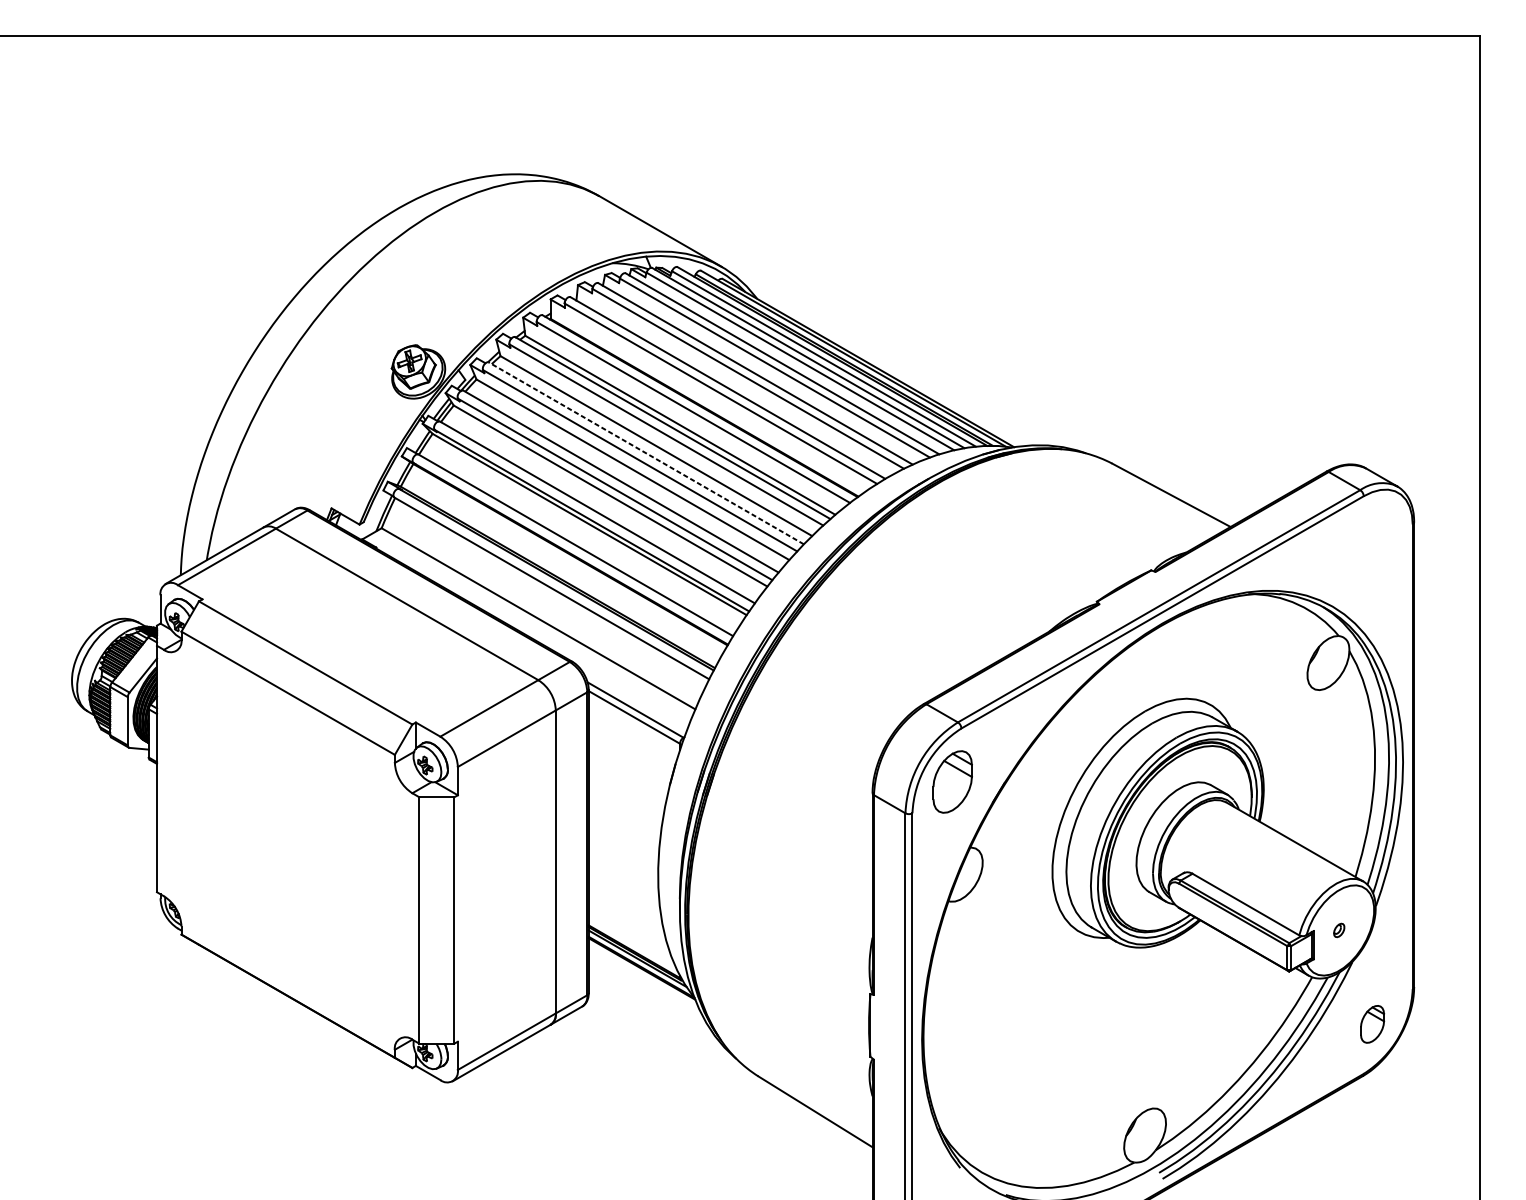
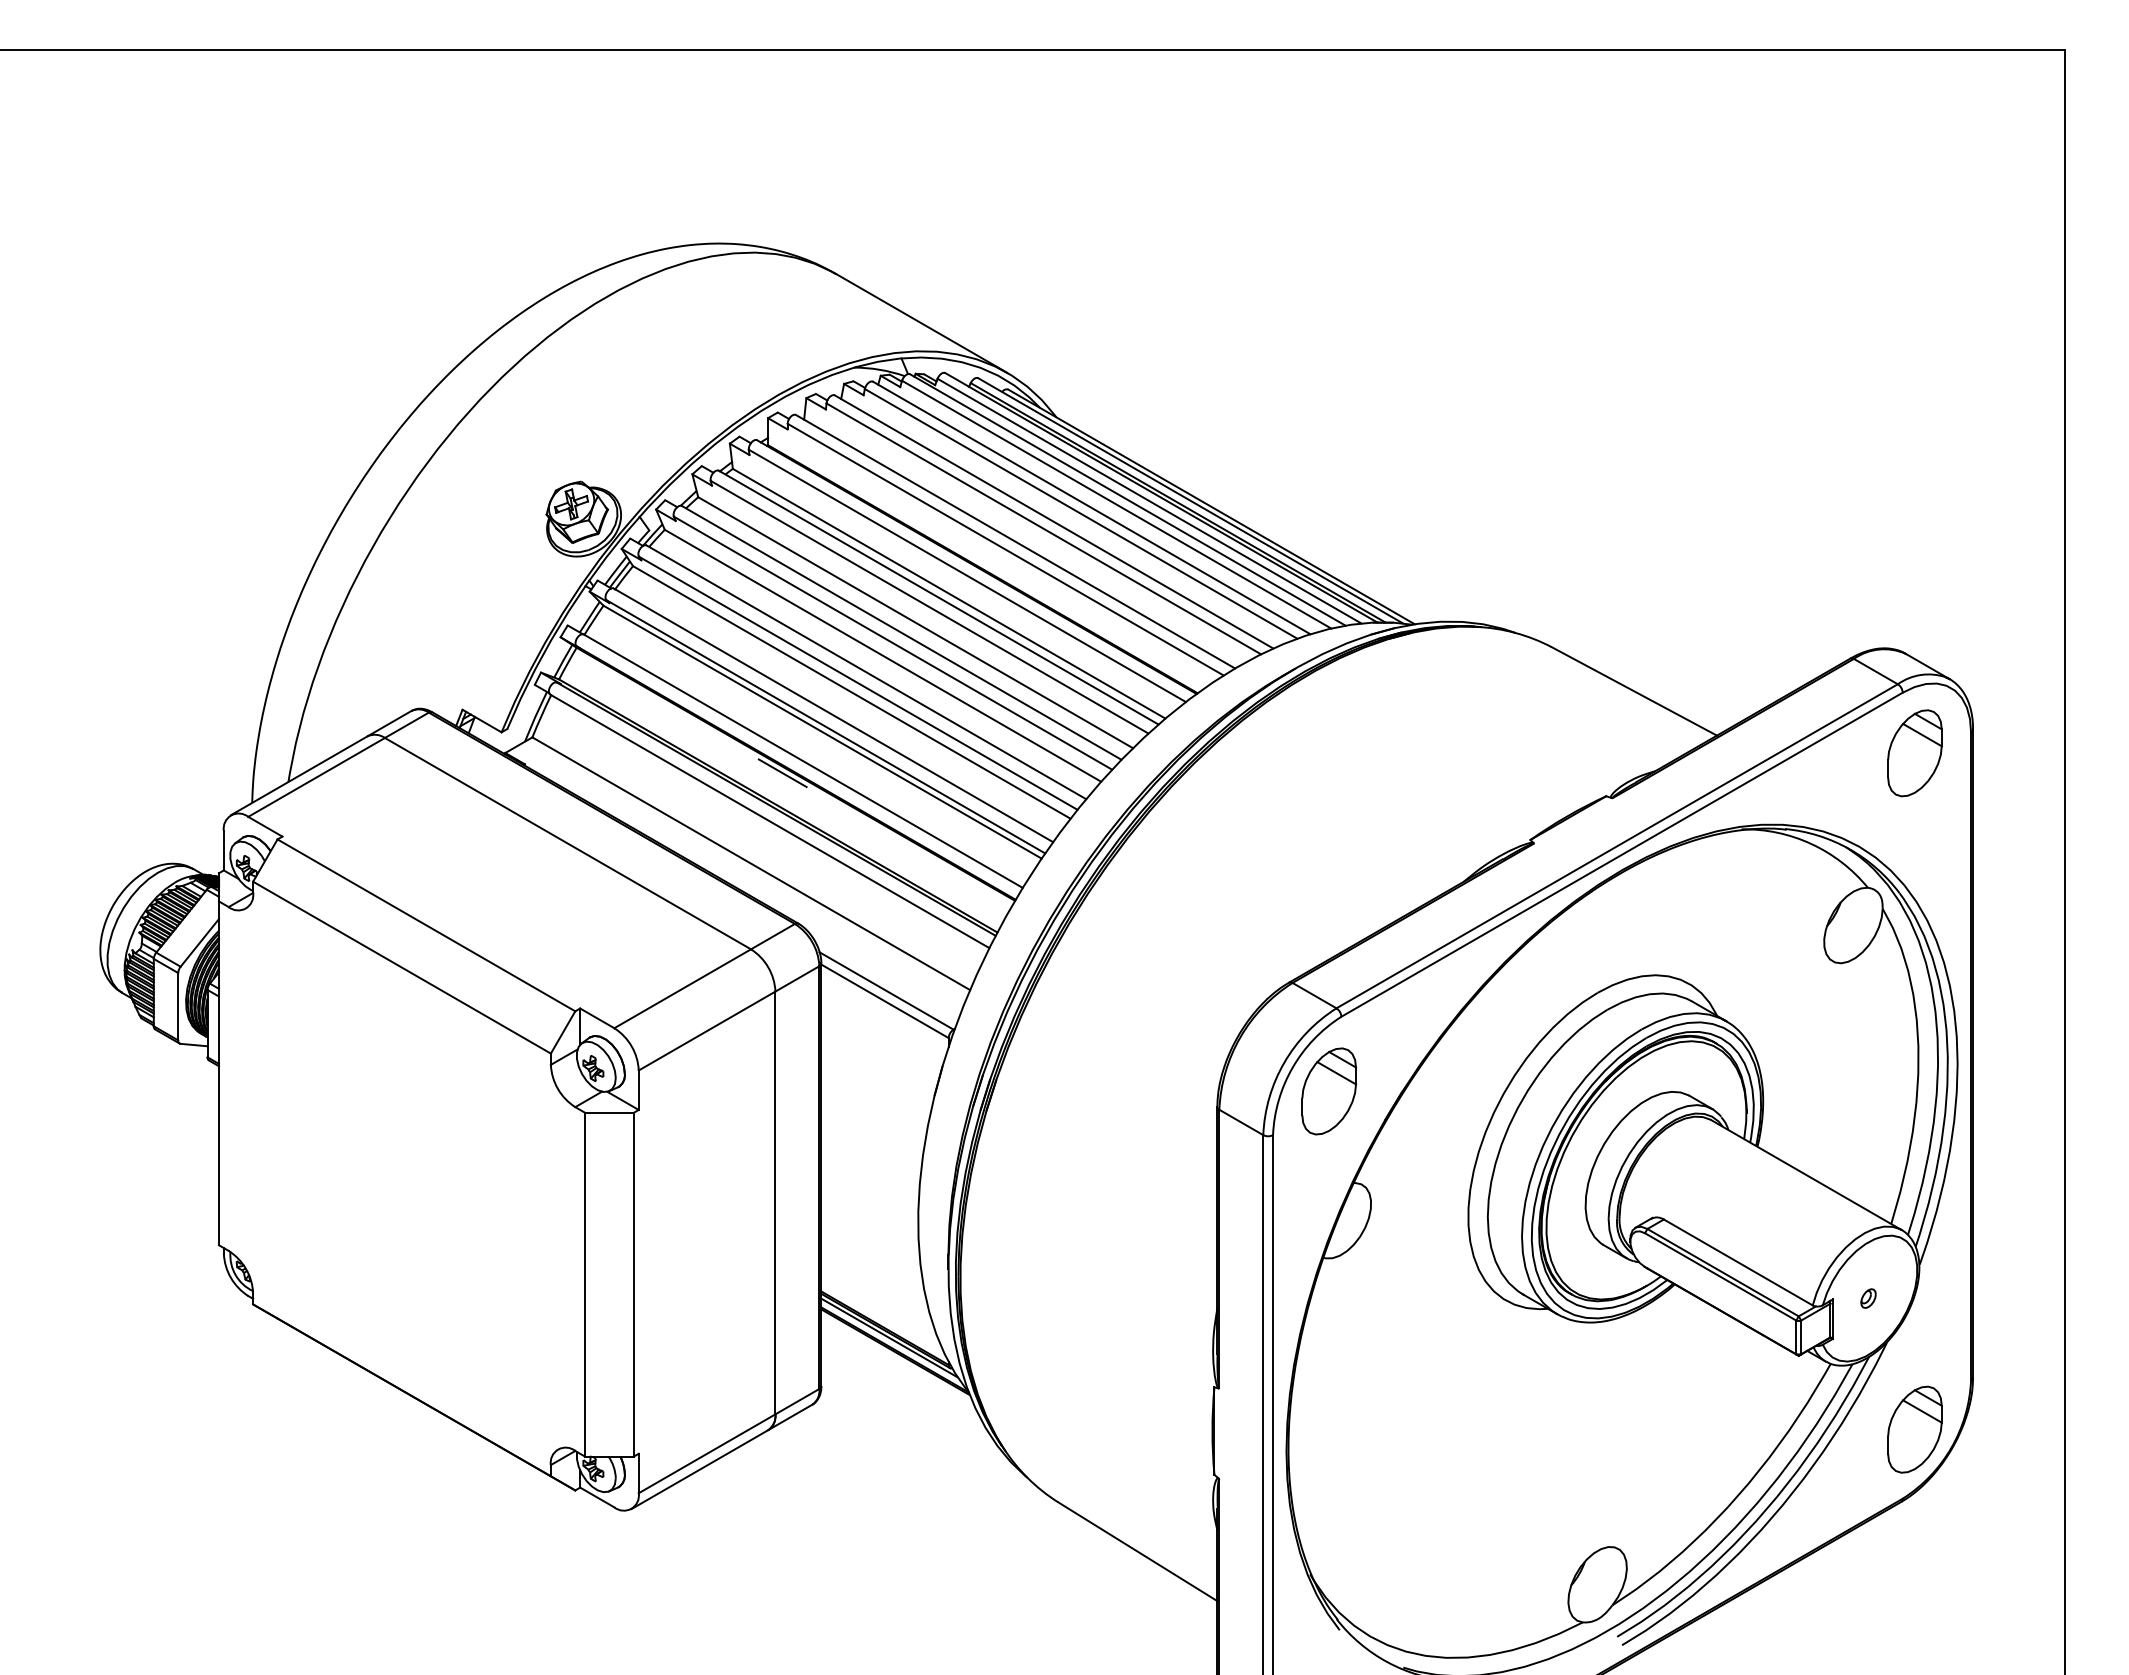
line: (646, 453) -> (901, 632), dashed -> solid
part: (1372, 539) -> (1914, 753), added
line: (560, 553) -> (782, 772), added
part: (1372, 1024) -> (1914, 1429), size x1.67

